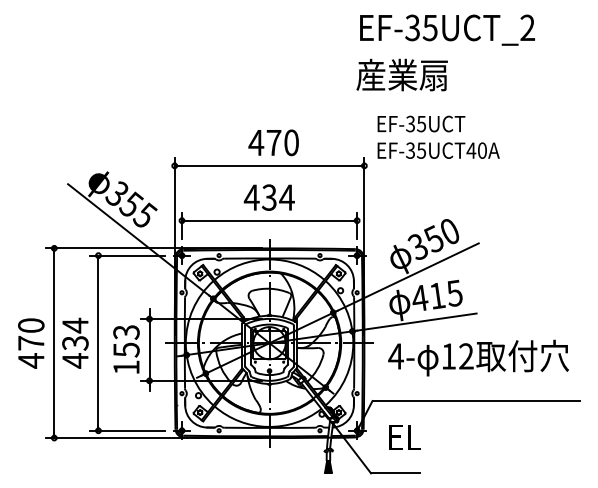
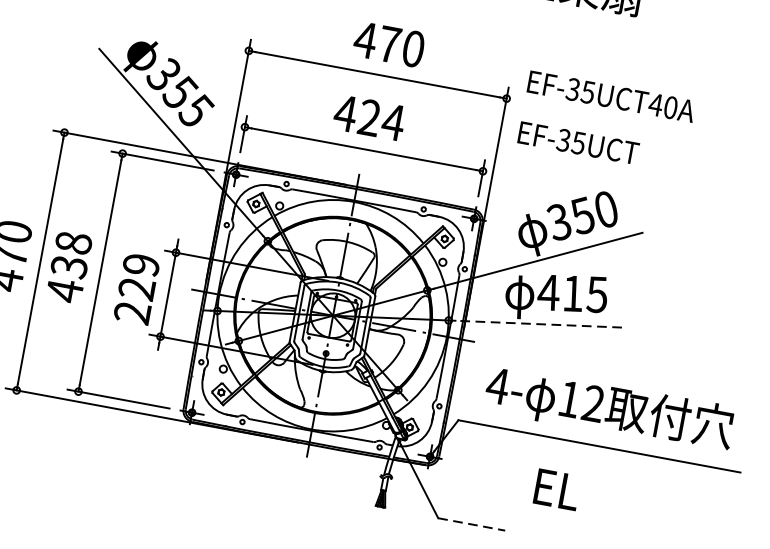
text: (421, 123) -> (578, 142), moved
text: (268, 197) -> (368, 117), 434 -> 424
line: (416, 322) -> (537, 324), solid -> dashed
text: (75, 325) -> (73, 242), 434 -> 438
text: (126, 349) -> (137, 288), 153 -> 229
text: (478, 357) -> (609, 408), moved
text: (404, 437) -> (556, 489), moved
line: (395, 473) -> (471, 524), solid -> dashed

